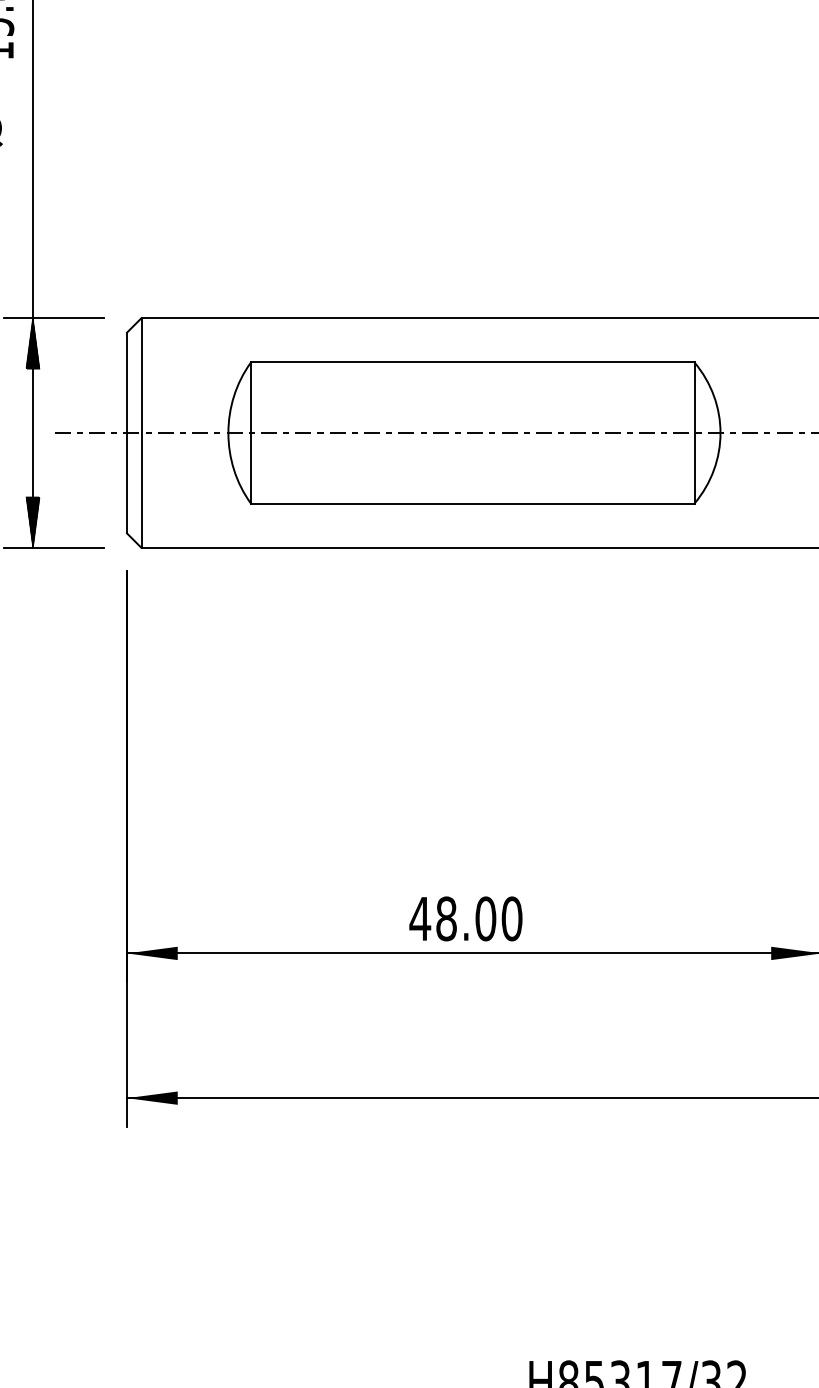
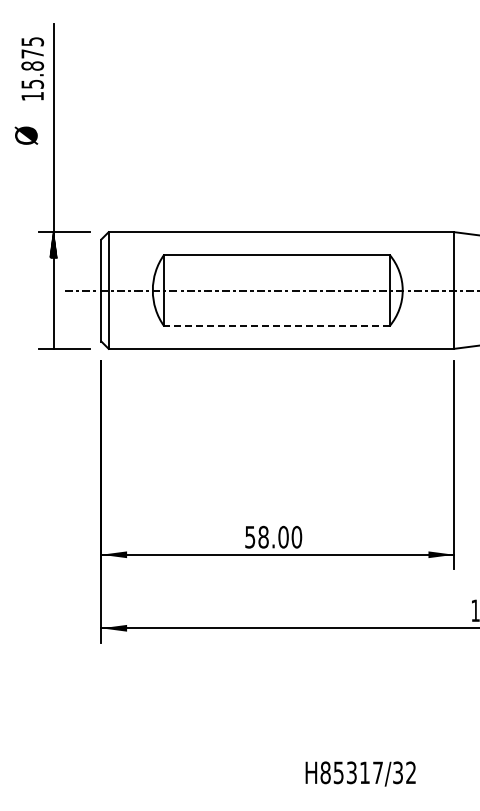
line: (471, 503) -> (276, 326), solid -> dashed
hatch: (32, 521) -> (53, 335), removed
text: (418, 919) -> (249, 537), 48.00 -> 58.00

